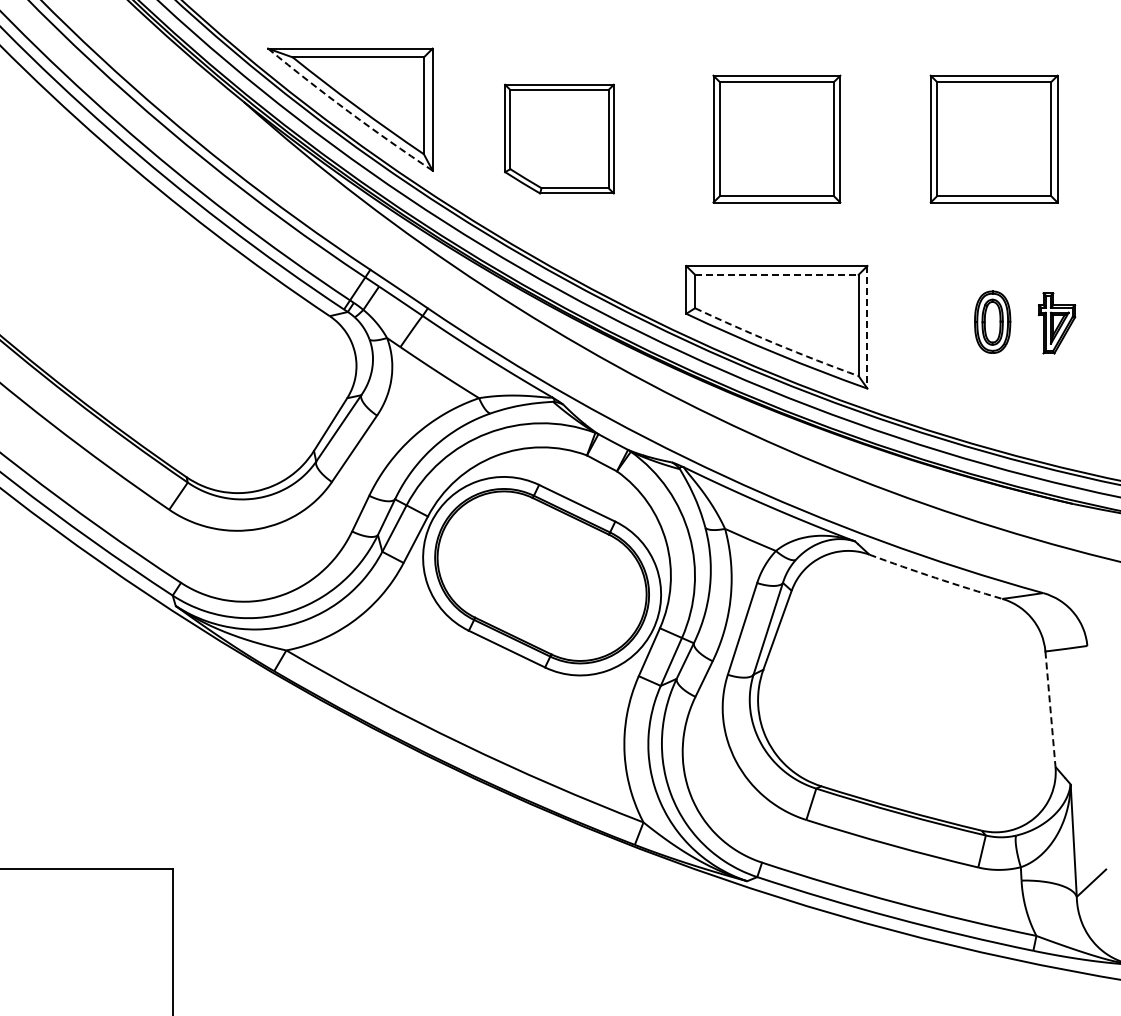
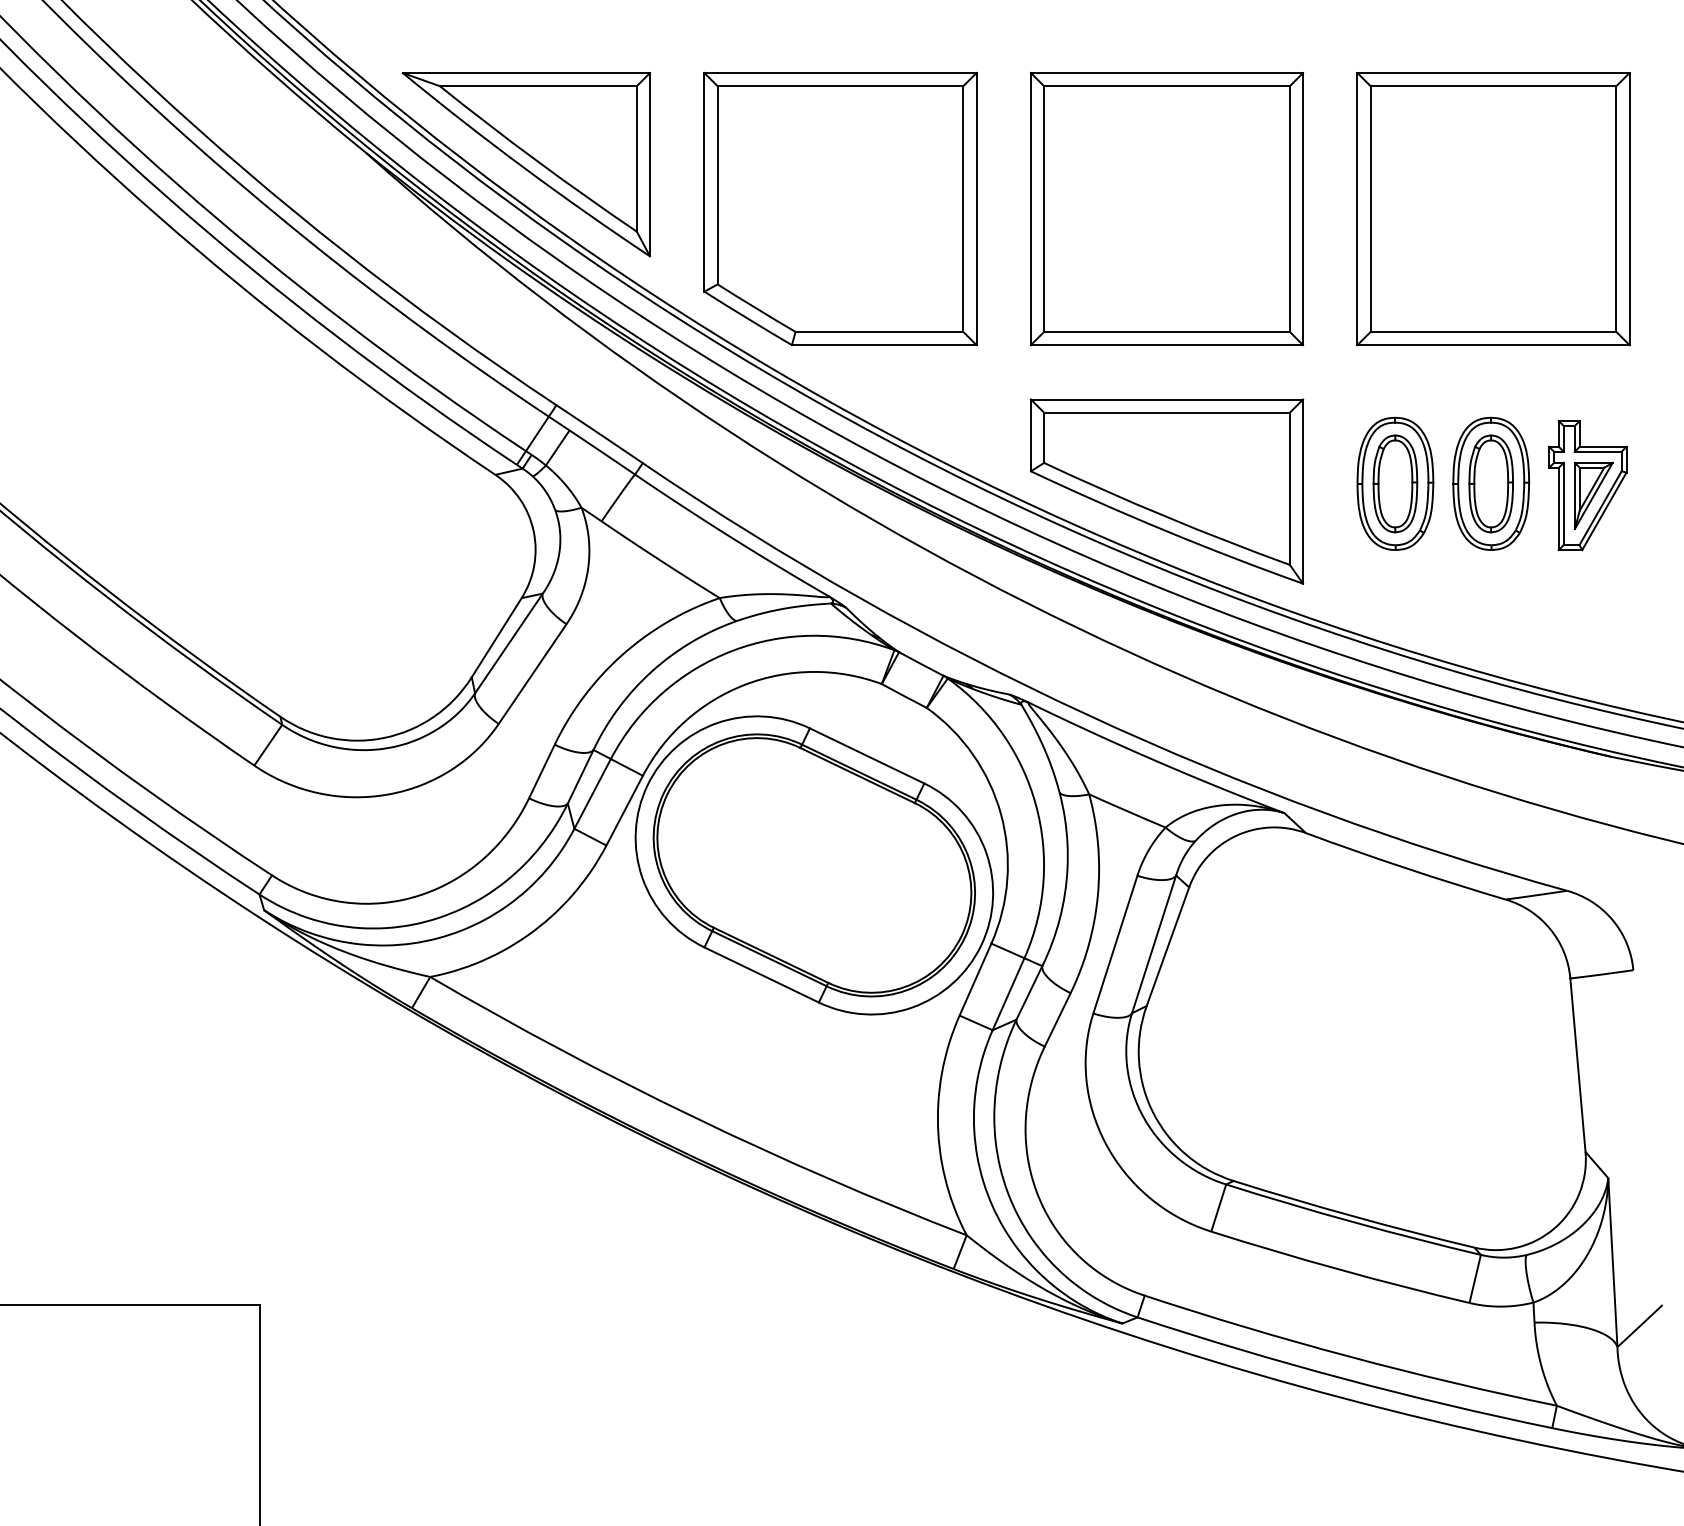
arc: (348, 111) -> (523, 167), dashed -> solid
part: (559, 138) -> (840, 208), size x1.67
part: (776, 138) -> (1166, 208), size x1.43
part: (993, 138) -> (1492, 208), size x1.43
line: (776, 274) -> (1166, 412), dashed -> solid
part: (928, 322) -> (1394, 484), added
part: (992, 322) -> (1490, 484), size x1.43
part: (1056, 323) -> (1586, 485), size x1.43
line: (867, 327) -> (1303, 491), dashed -> solid
arc: (776, 343) -> (1166, 515), dashed -> solid
arc: (935, 577) -> (1405, 867), dashed -> solid
line: (1050, 709) -> (1577, 1065), dashed -> solid

